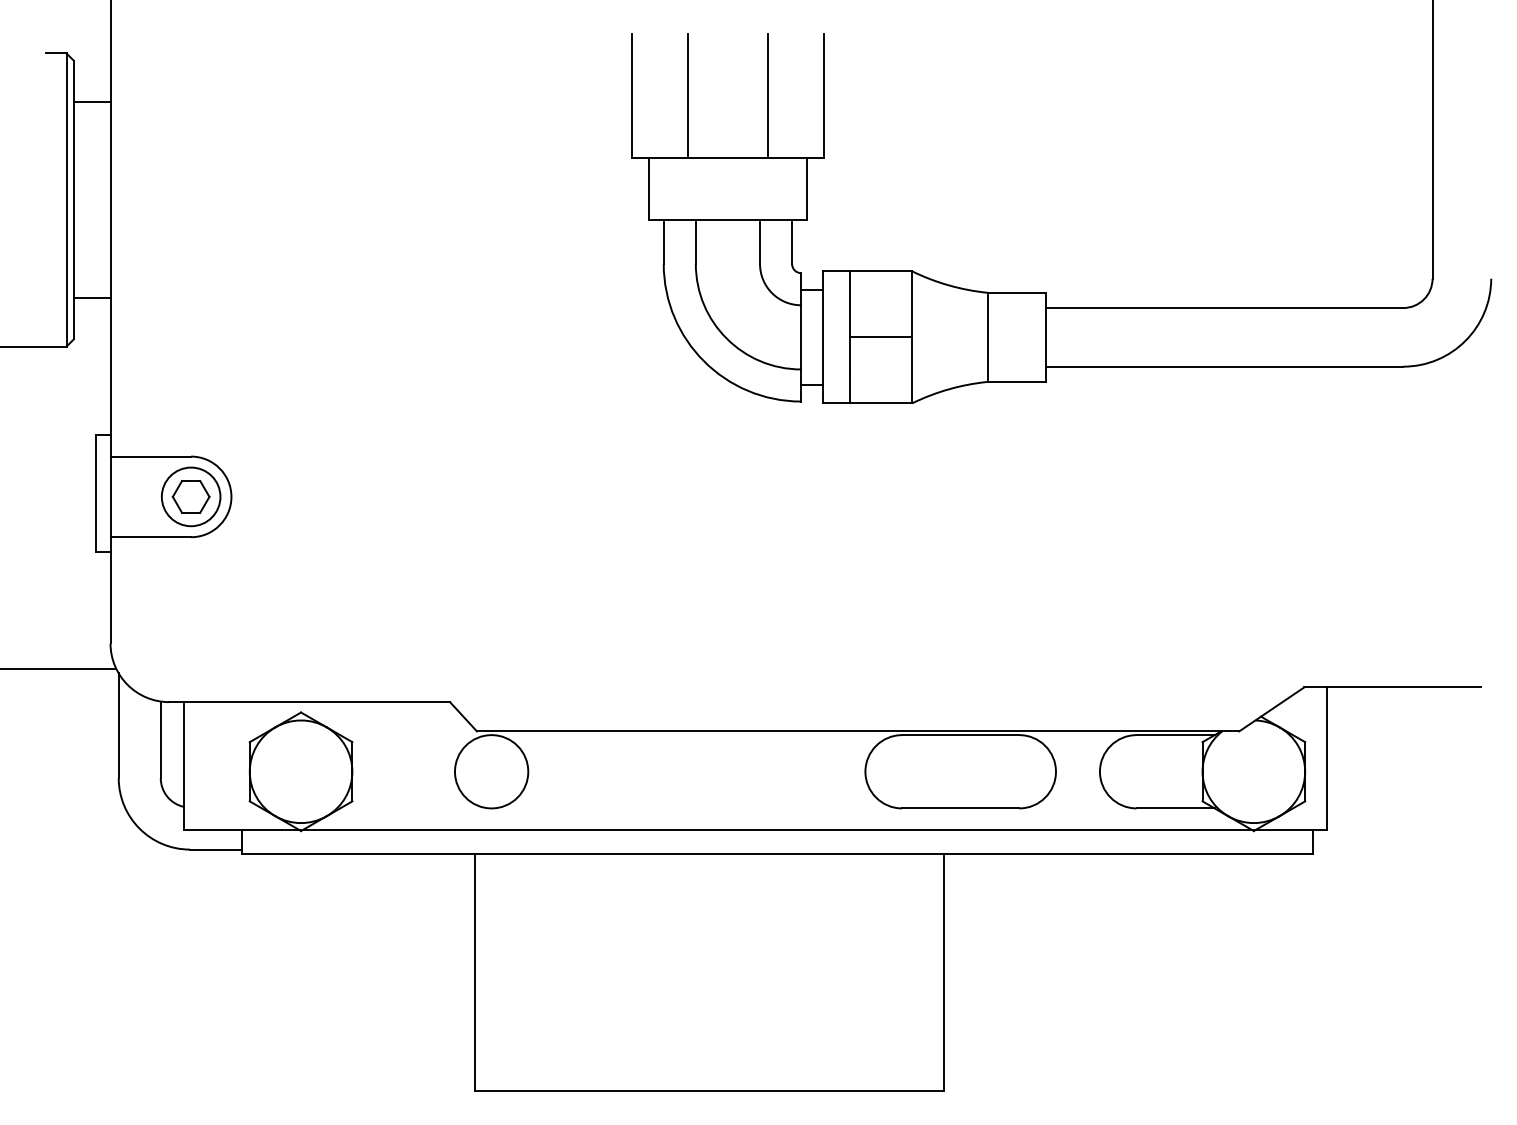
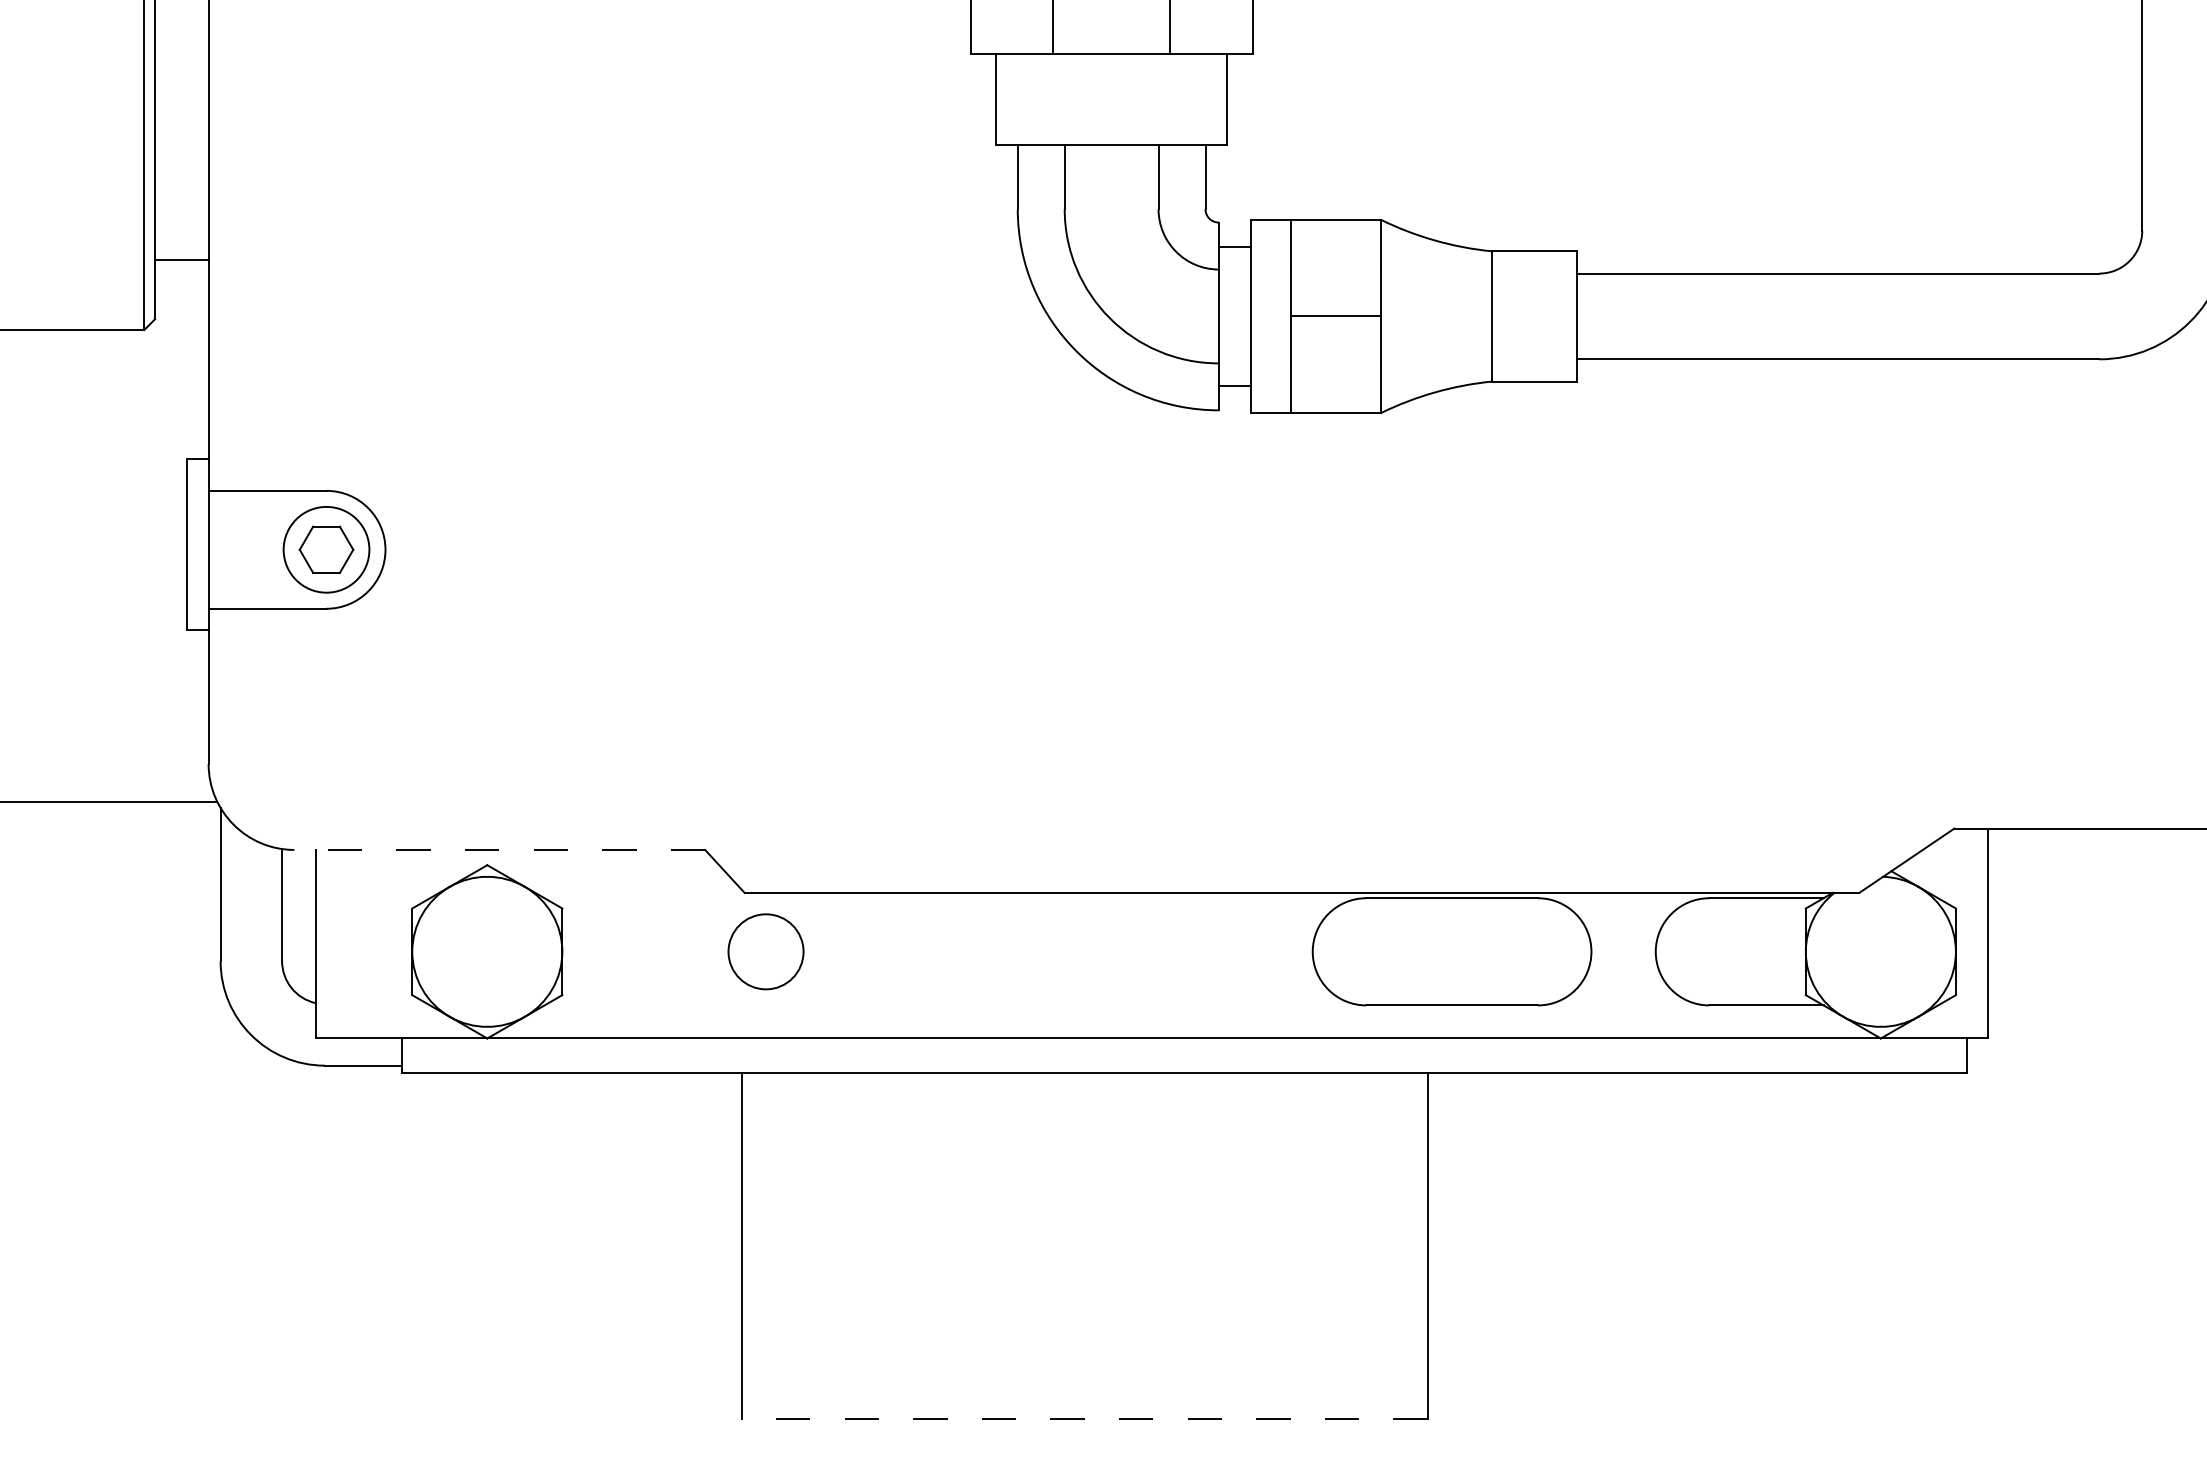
line: (309, 702) -> (499, 850), solid -> dashed
circle: (491, 771) -> (765, 951), size x0.7
line: (709, 1091) -> (1084, 1419), solid -> dashed

